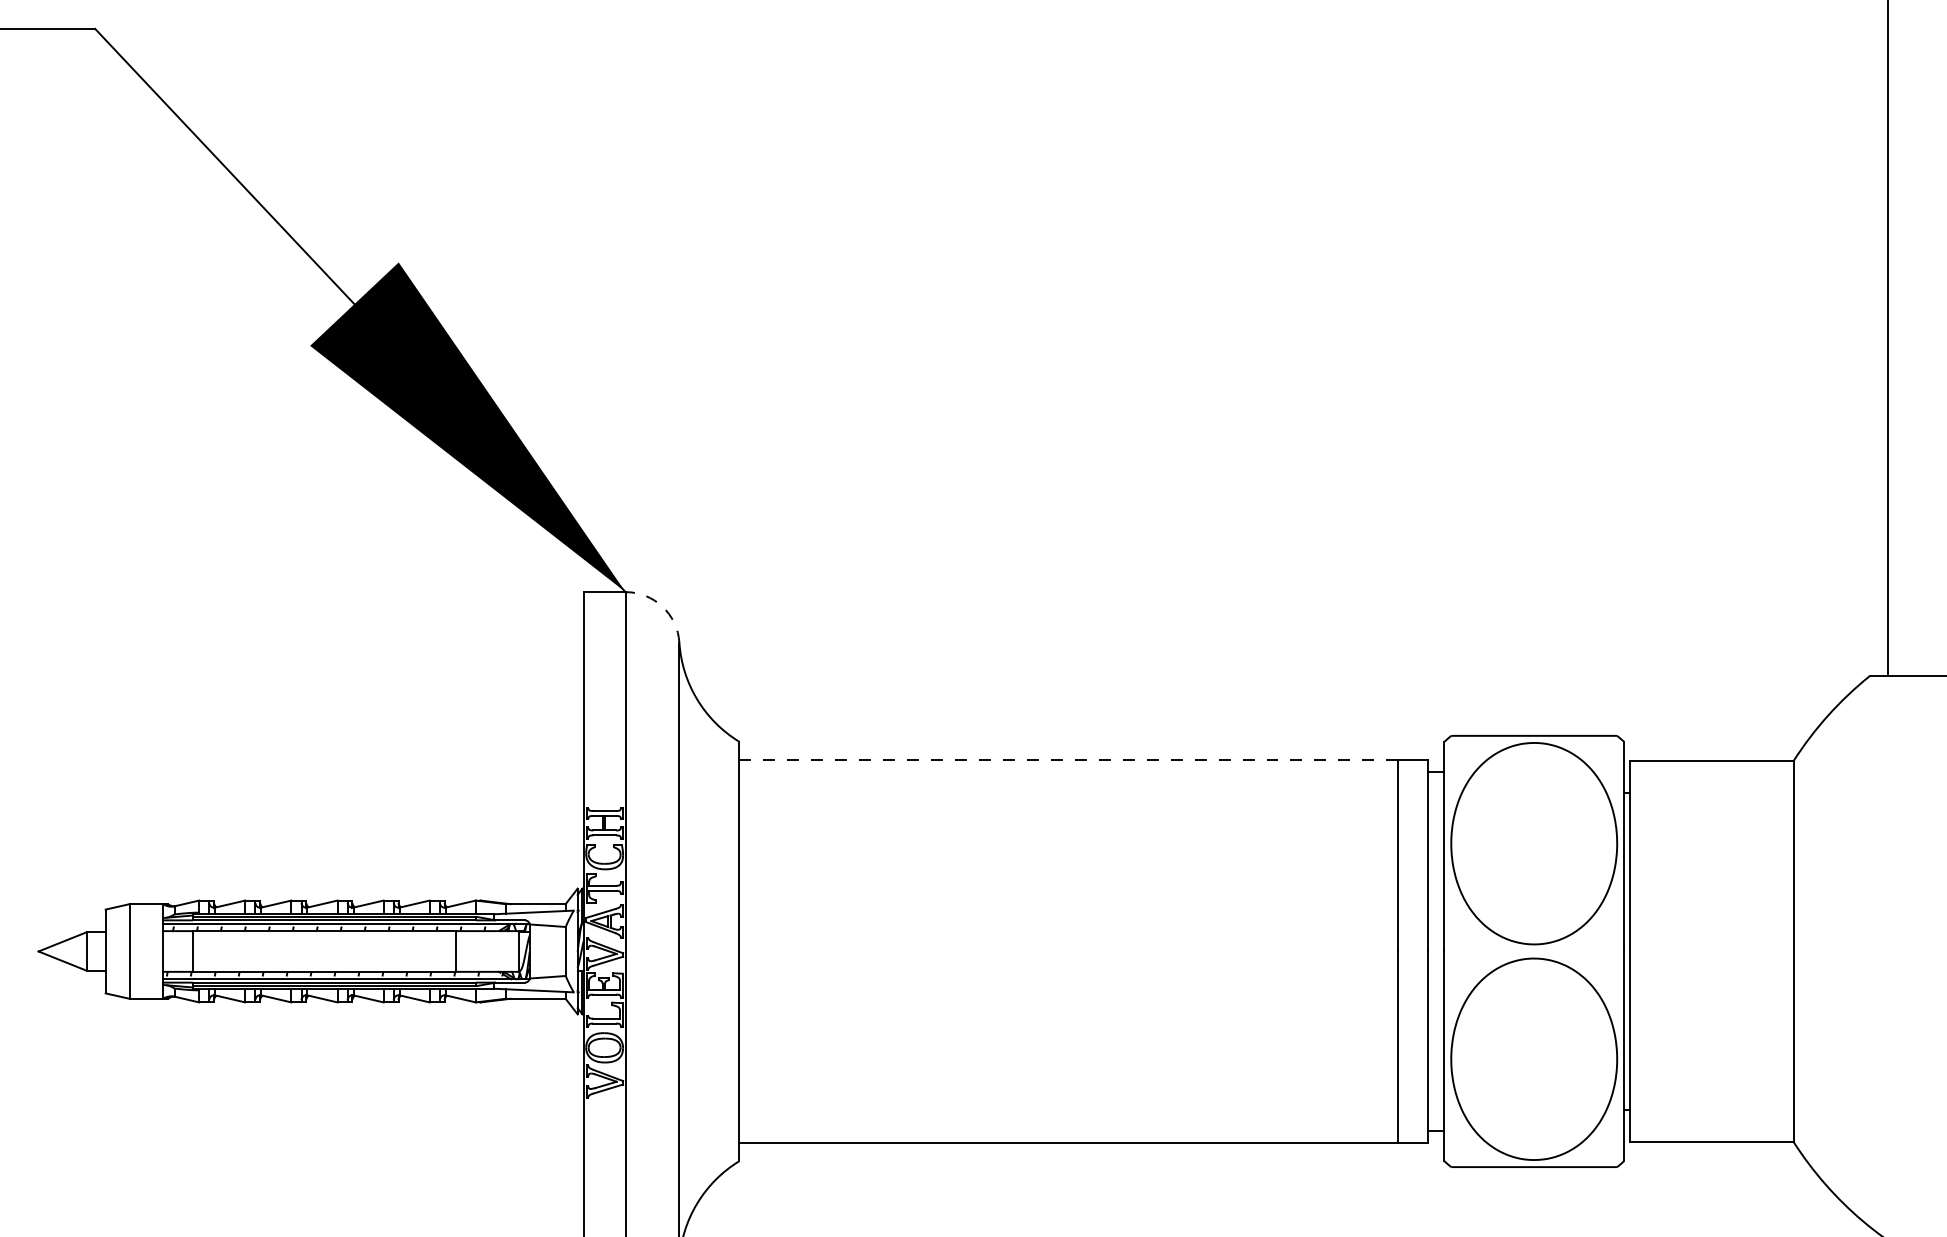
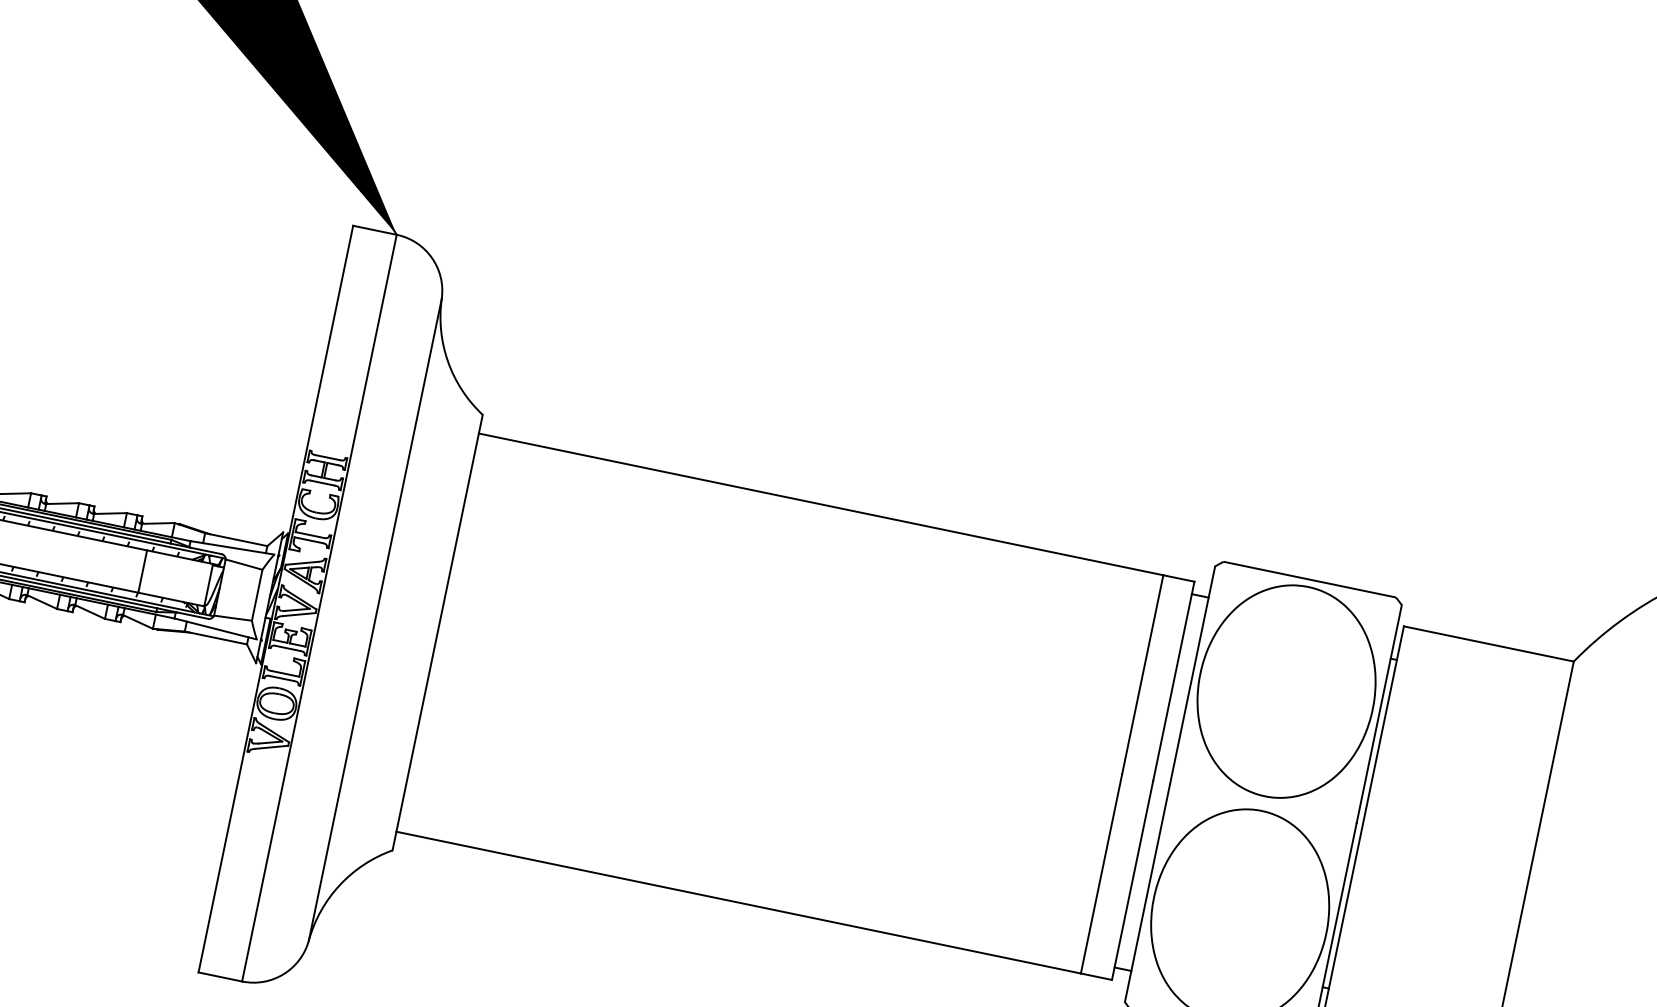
arc: (662, 606) -> (431, 257), dashed -> solid
line: (1068, 759) -> (820, 503), dashed -> solid

